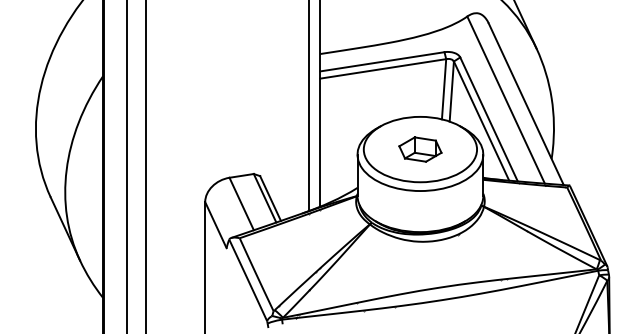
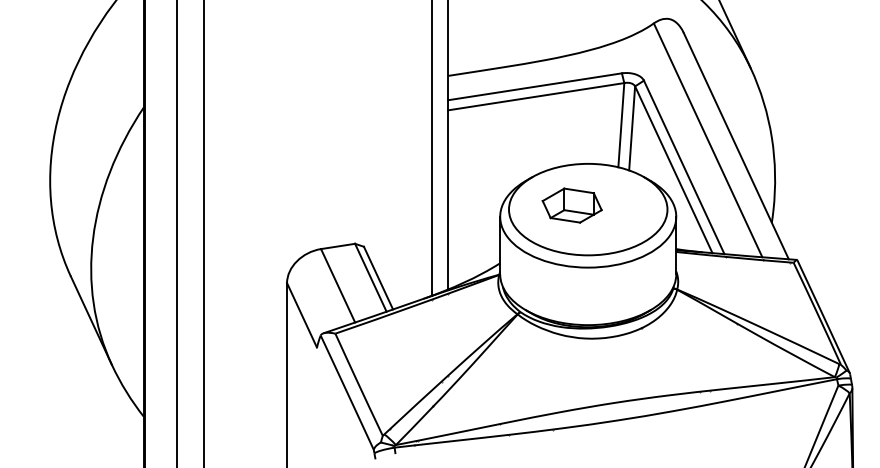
part: (419, 149) -> (571, 205), moved

